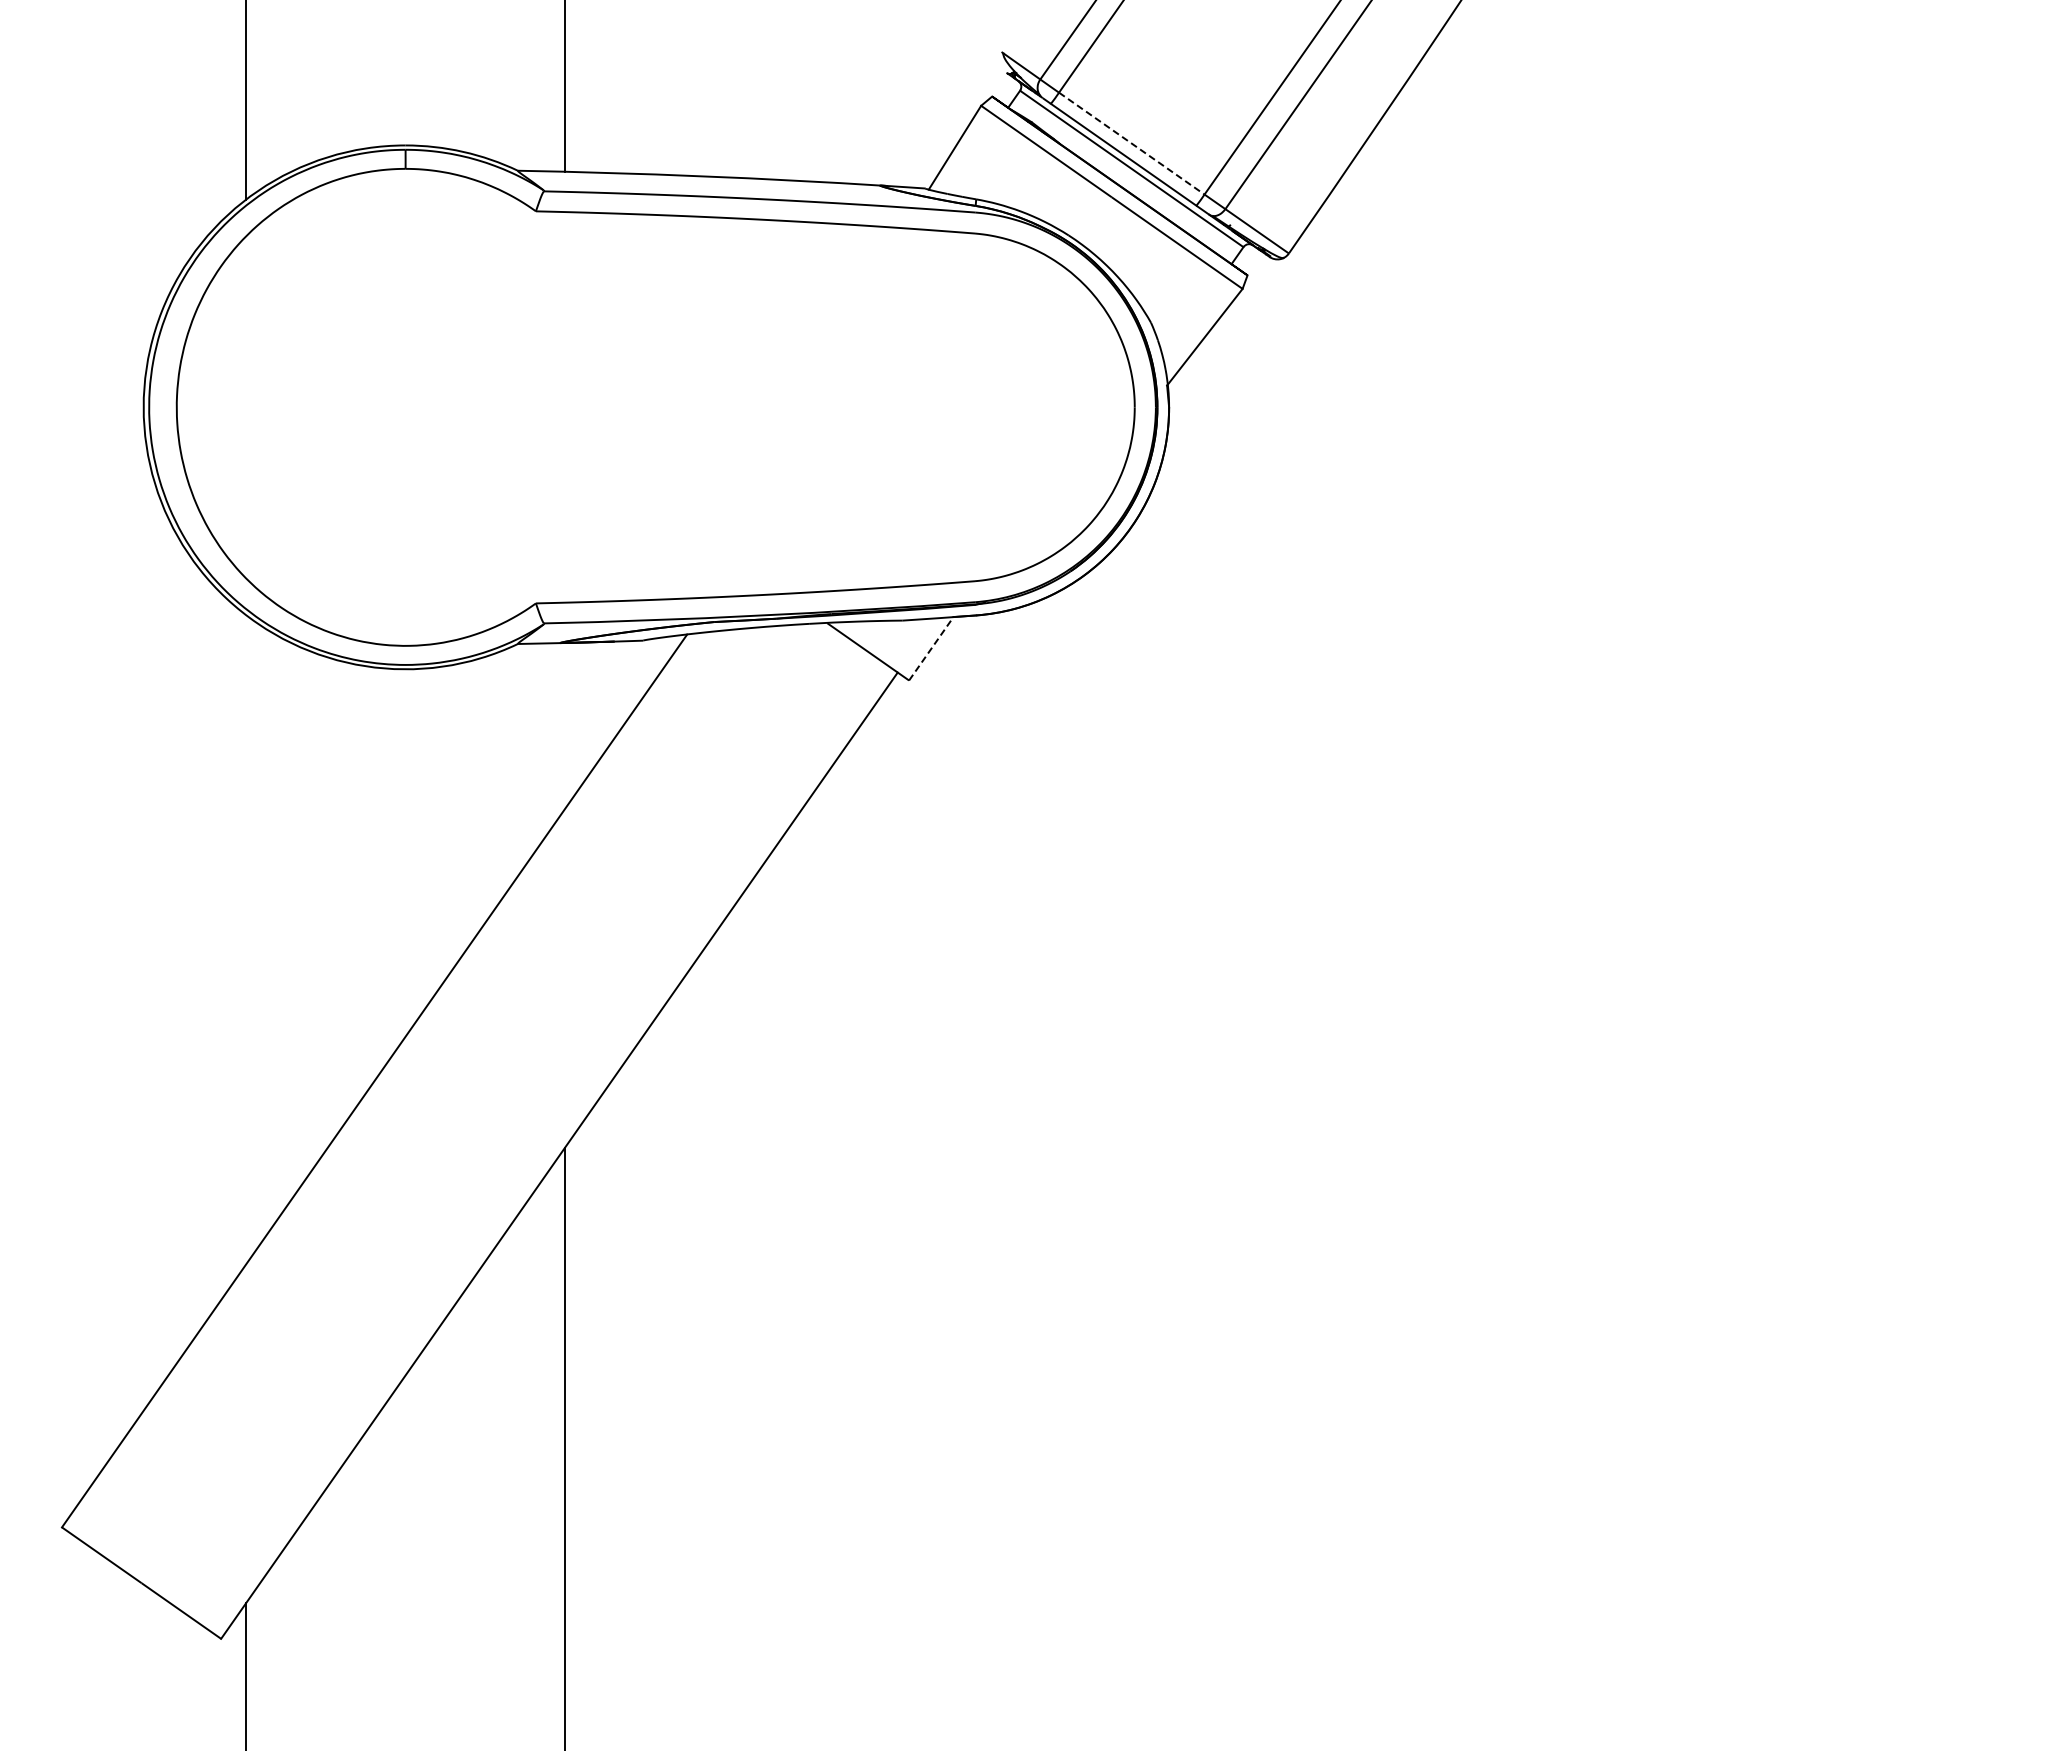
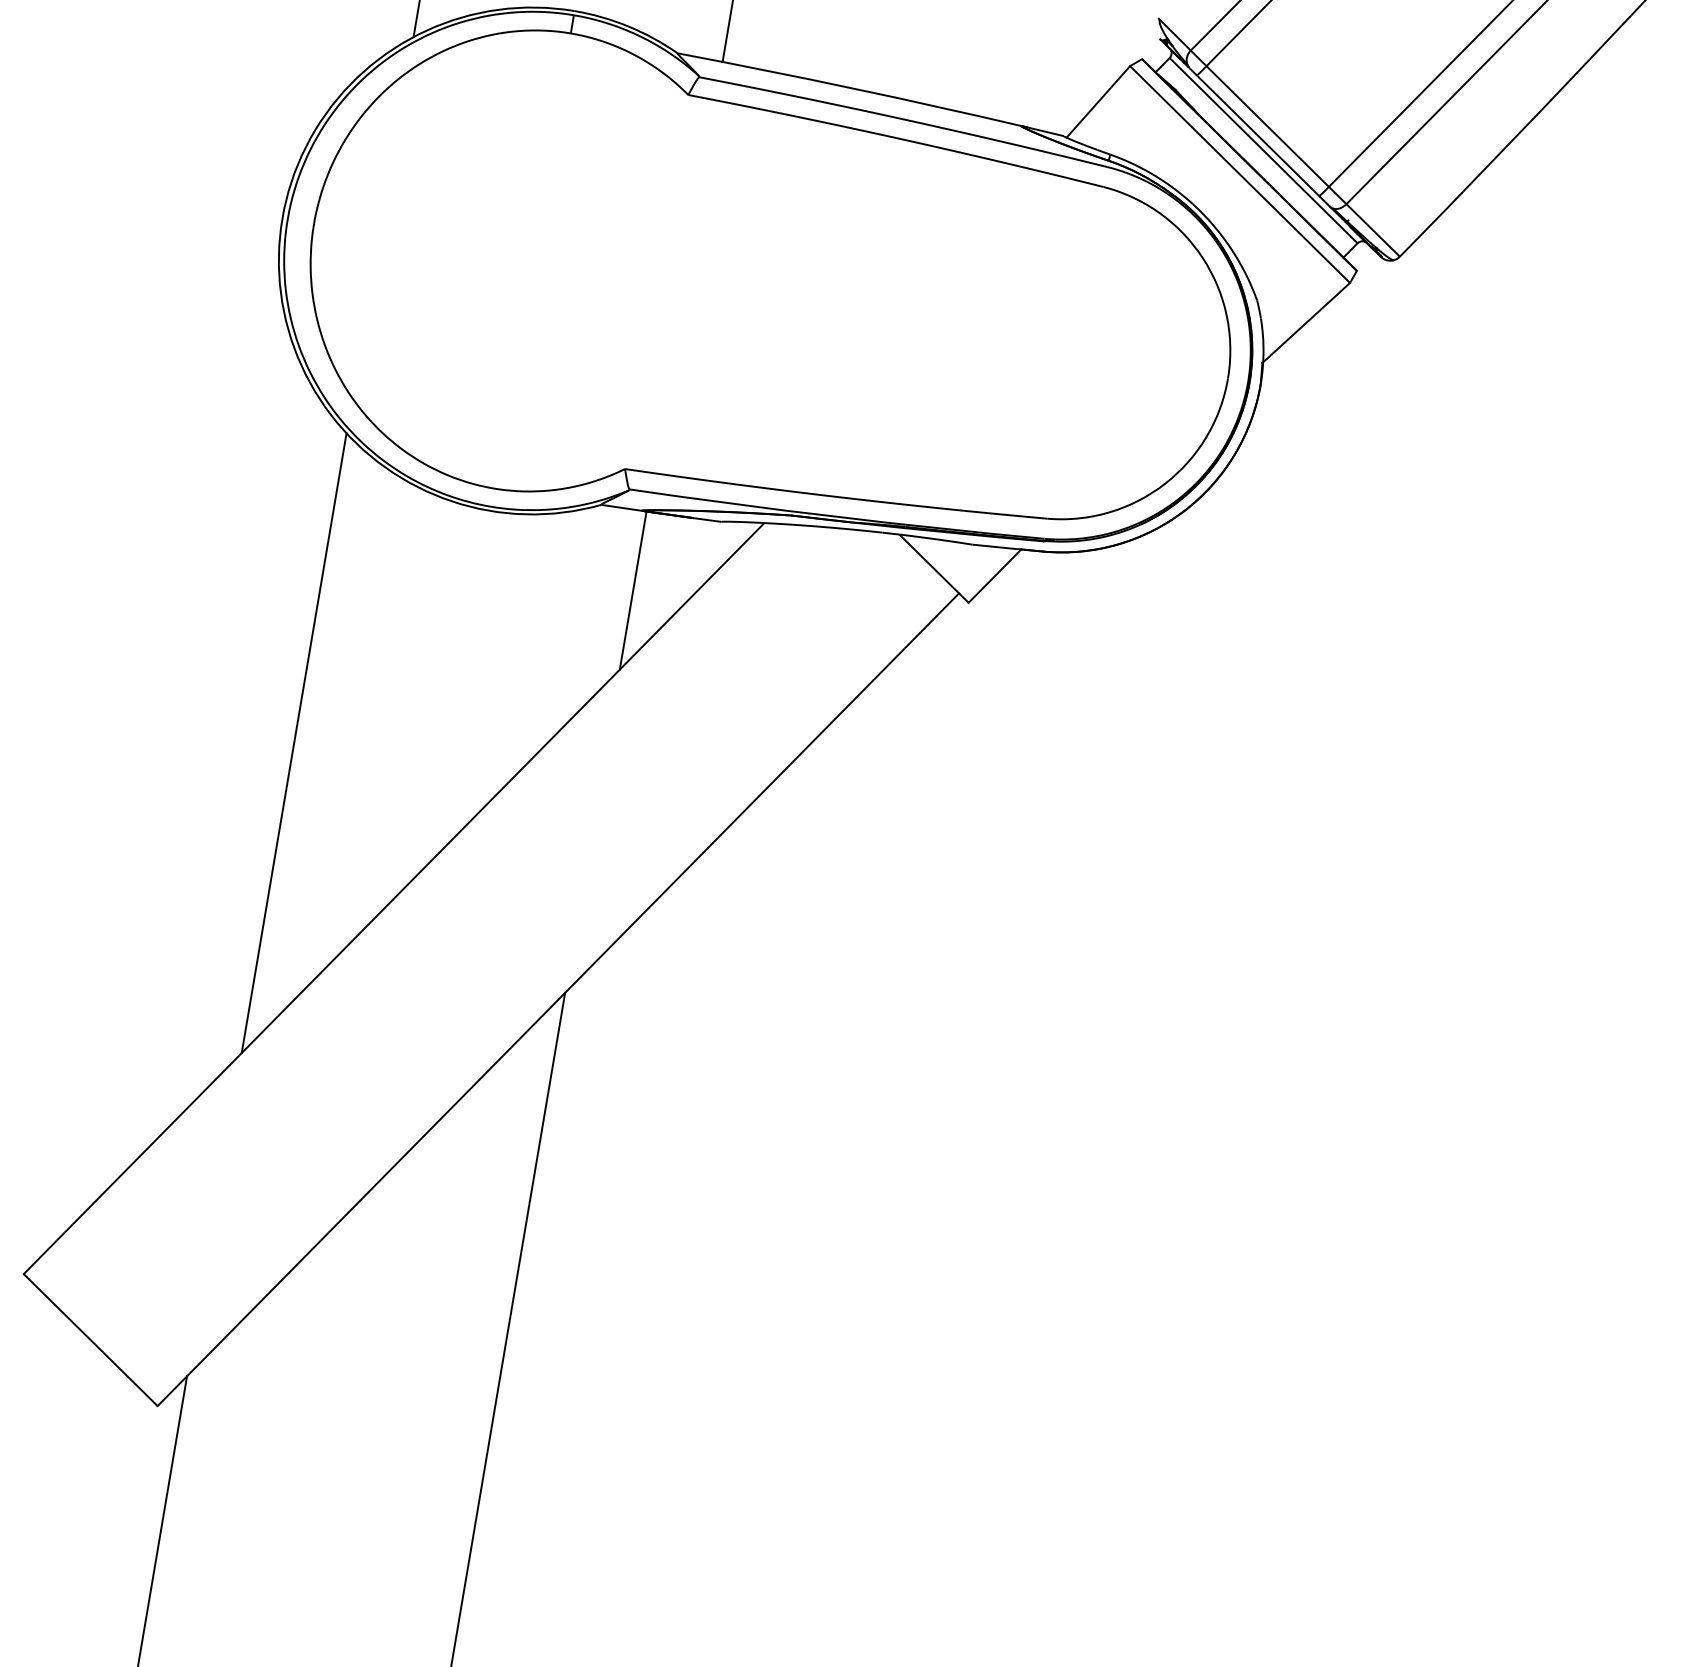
line: (1131, 143) -> (1267, 126), dashed -> solid
line: (931, 648) -> (995, 575), dashed -> solid
line: (565, 725) -> (633, 590), added
line: (246, 939) -> (294, 742), added

